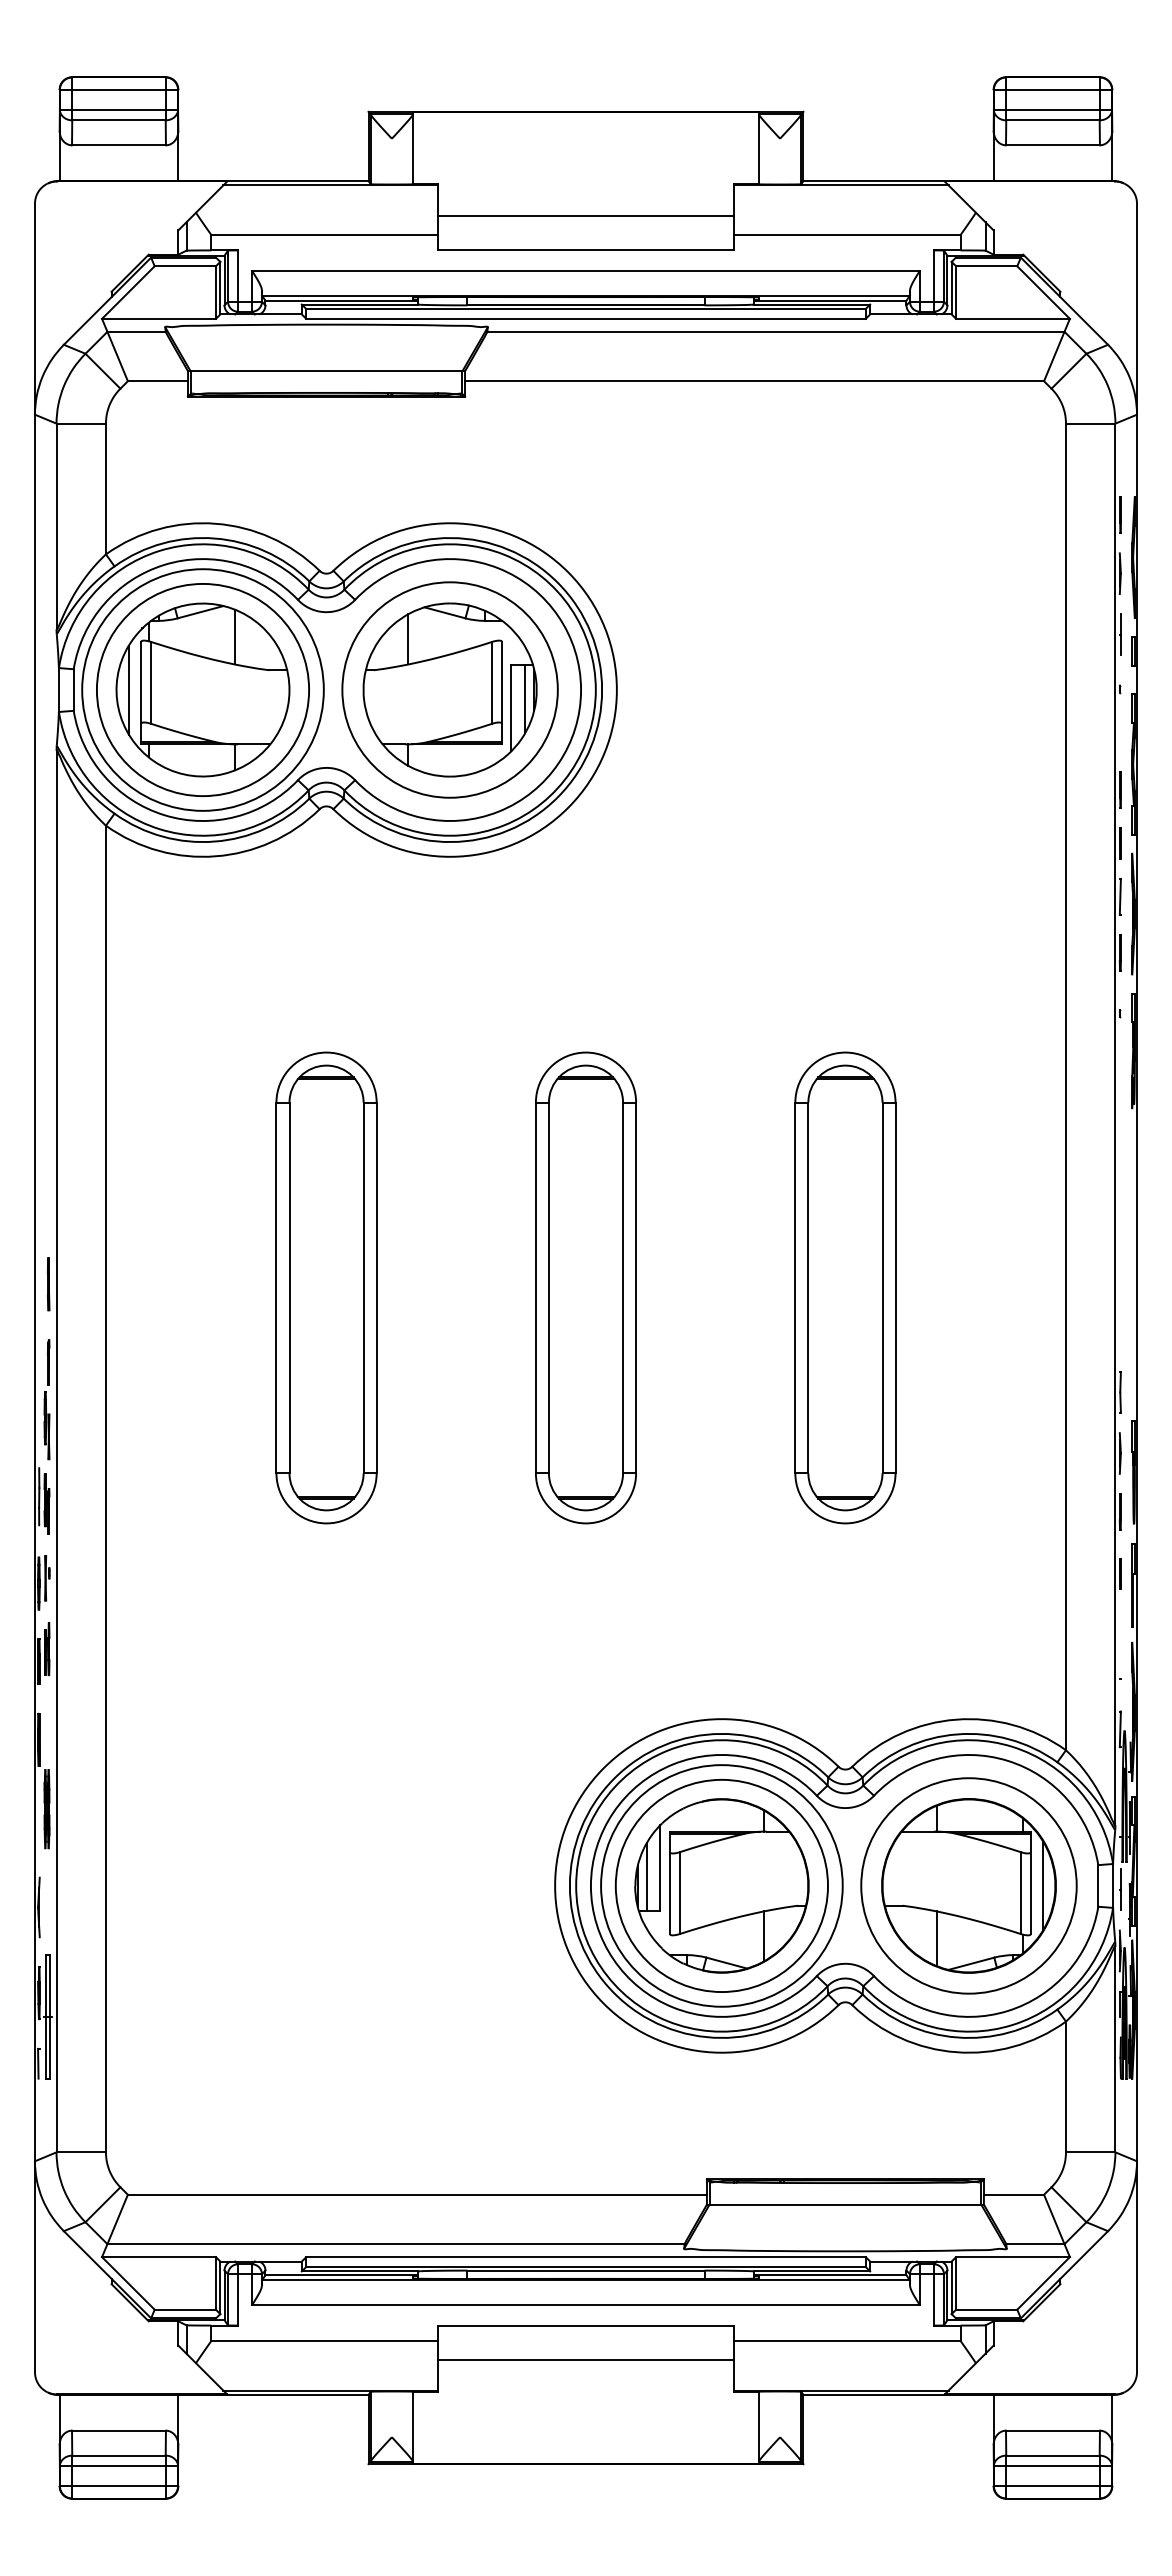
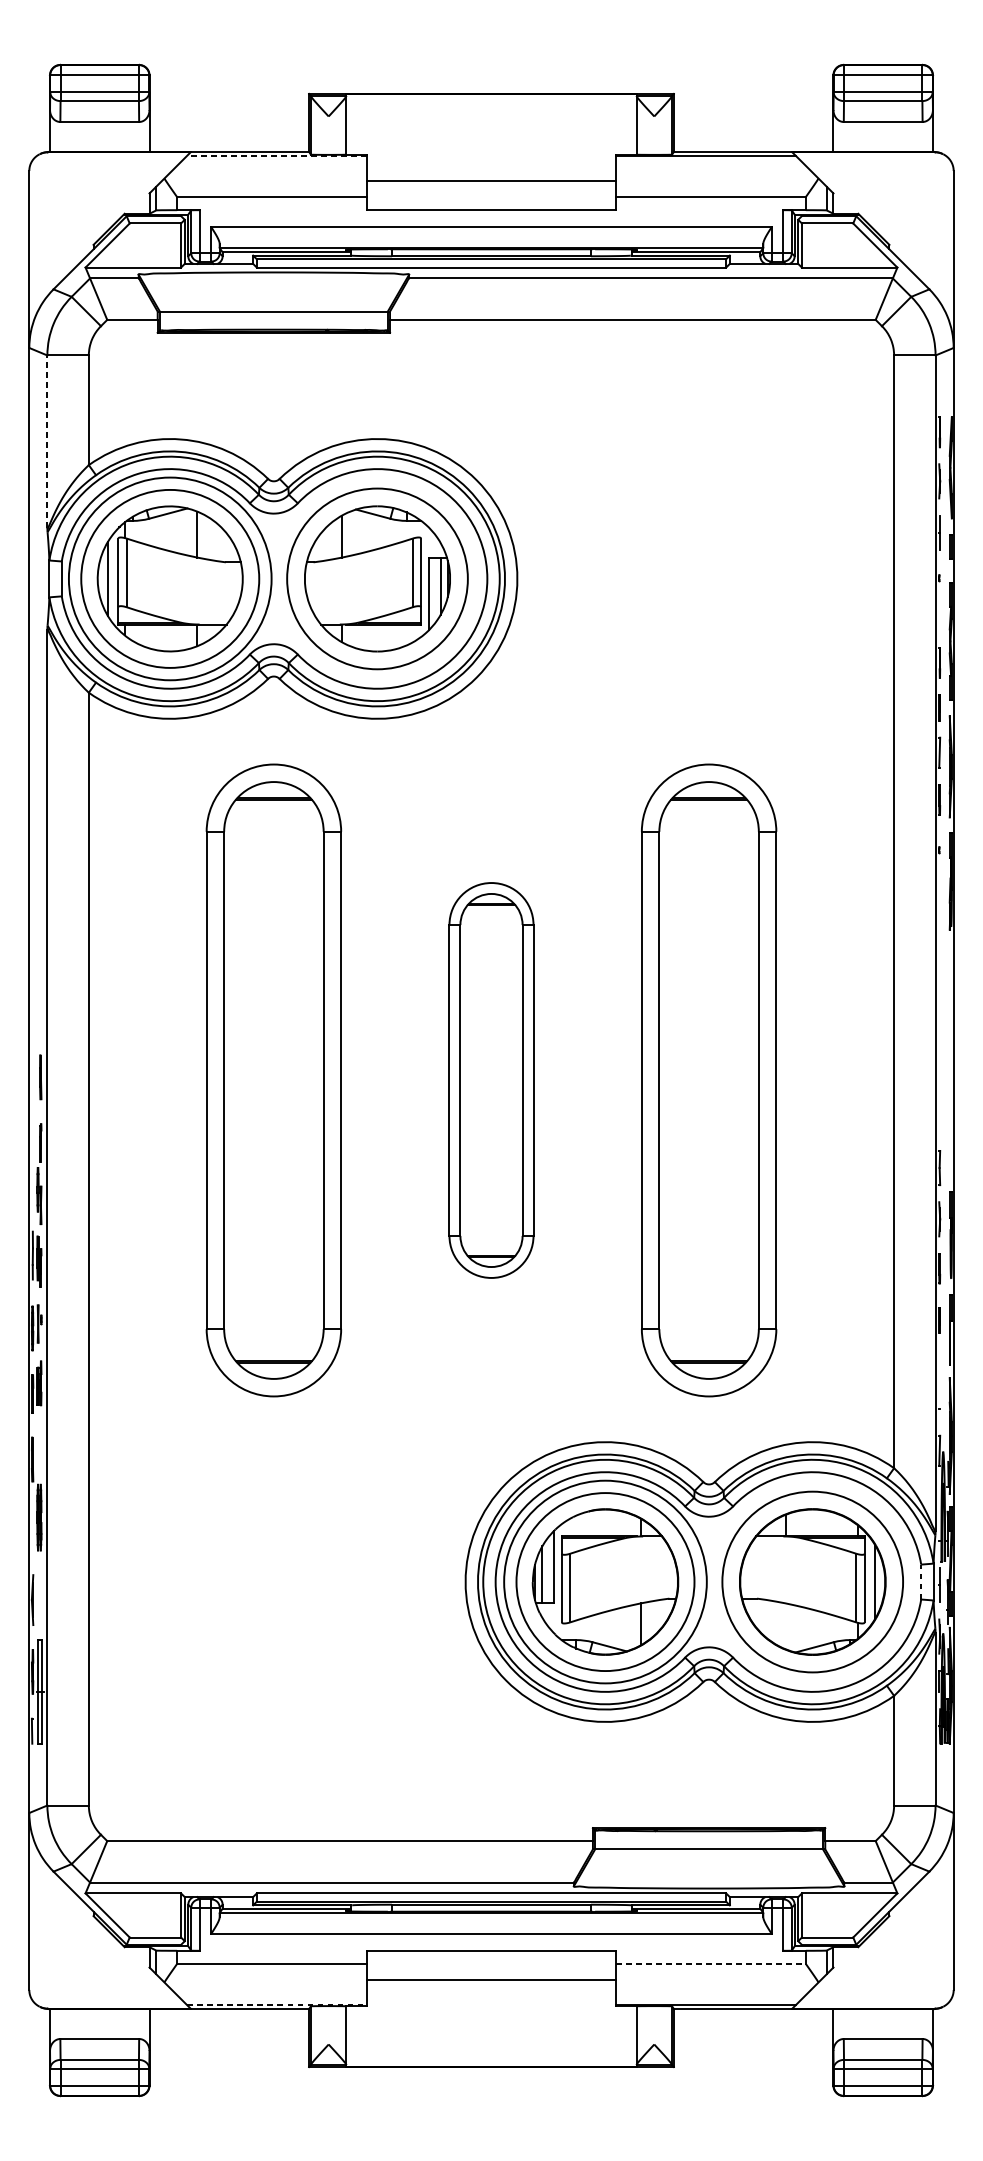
line: (330, 185) -> (277, 155), solid -> dashed
line: (56, 526) -> (47, 441), solid -> dashed
part: (326, 1287) -> (273, 1080), size x1.6
part: (845, 1287) -> (709, 1080), size x1.6
line: (1098, 1885) -> (921, 1581), solid -> dashed
line: (936, 1938) -> (785, 1626), removed
line: (848, 2341) -> (711, 1964), solid -> dashed
line: (331, 2390) -> (278, 2005), solid -> dashed

